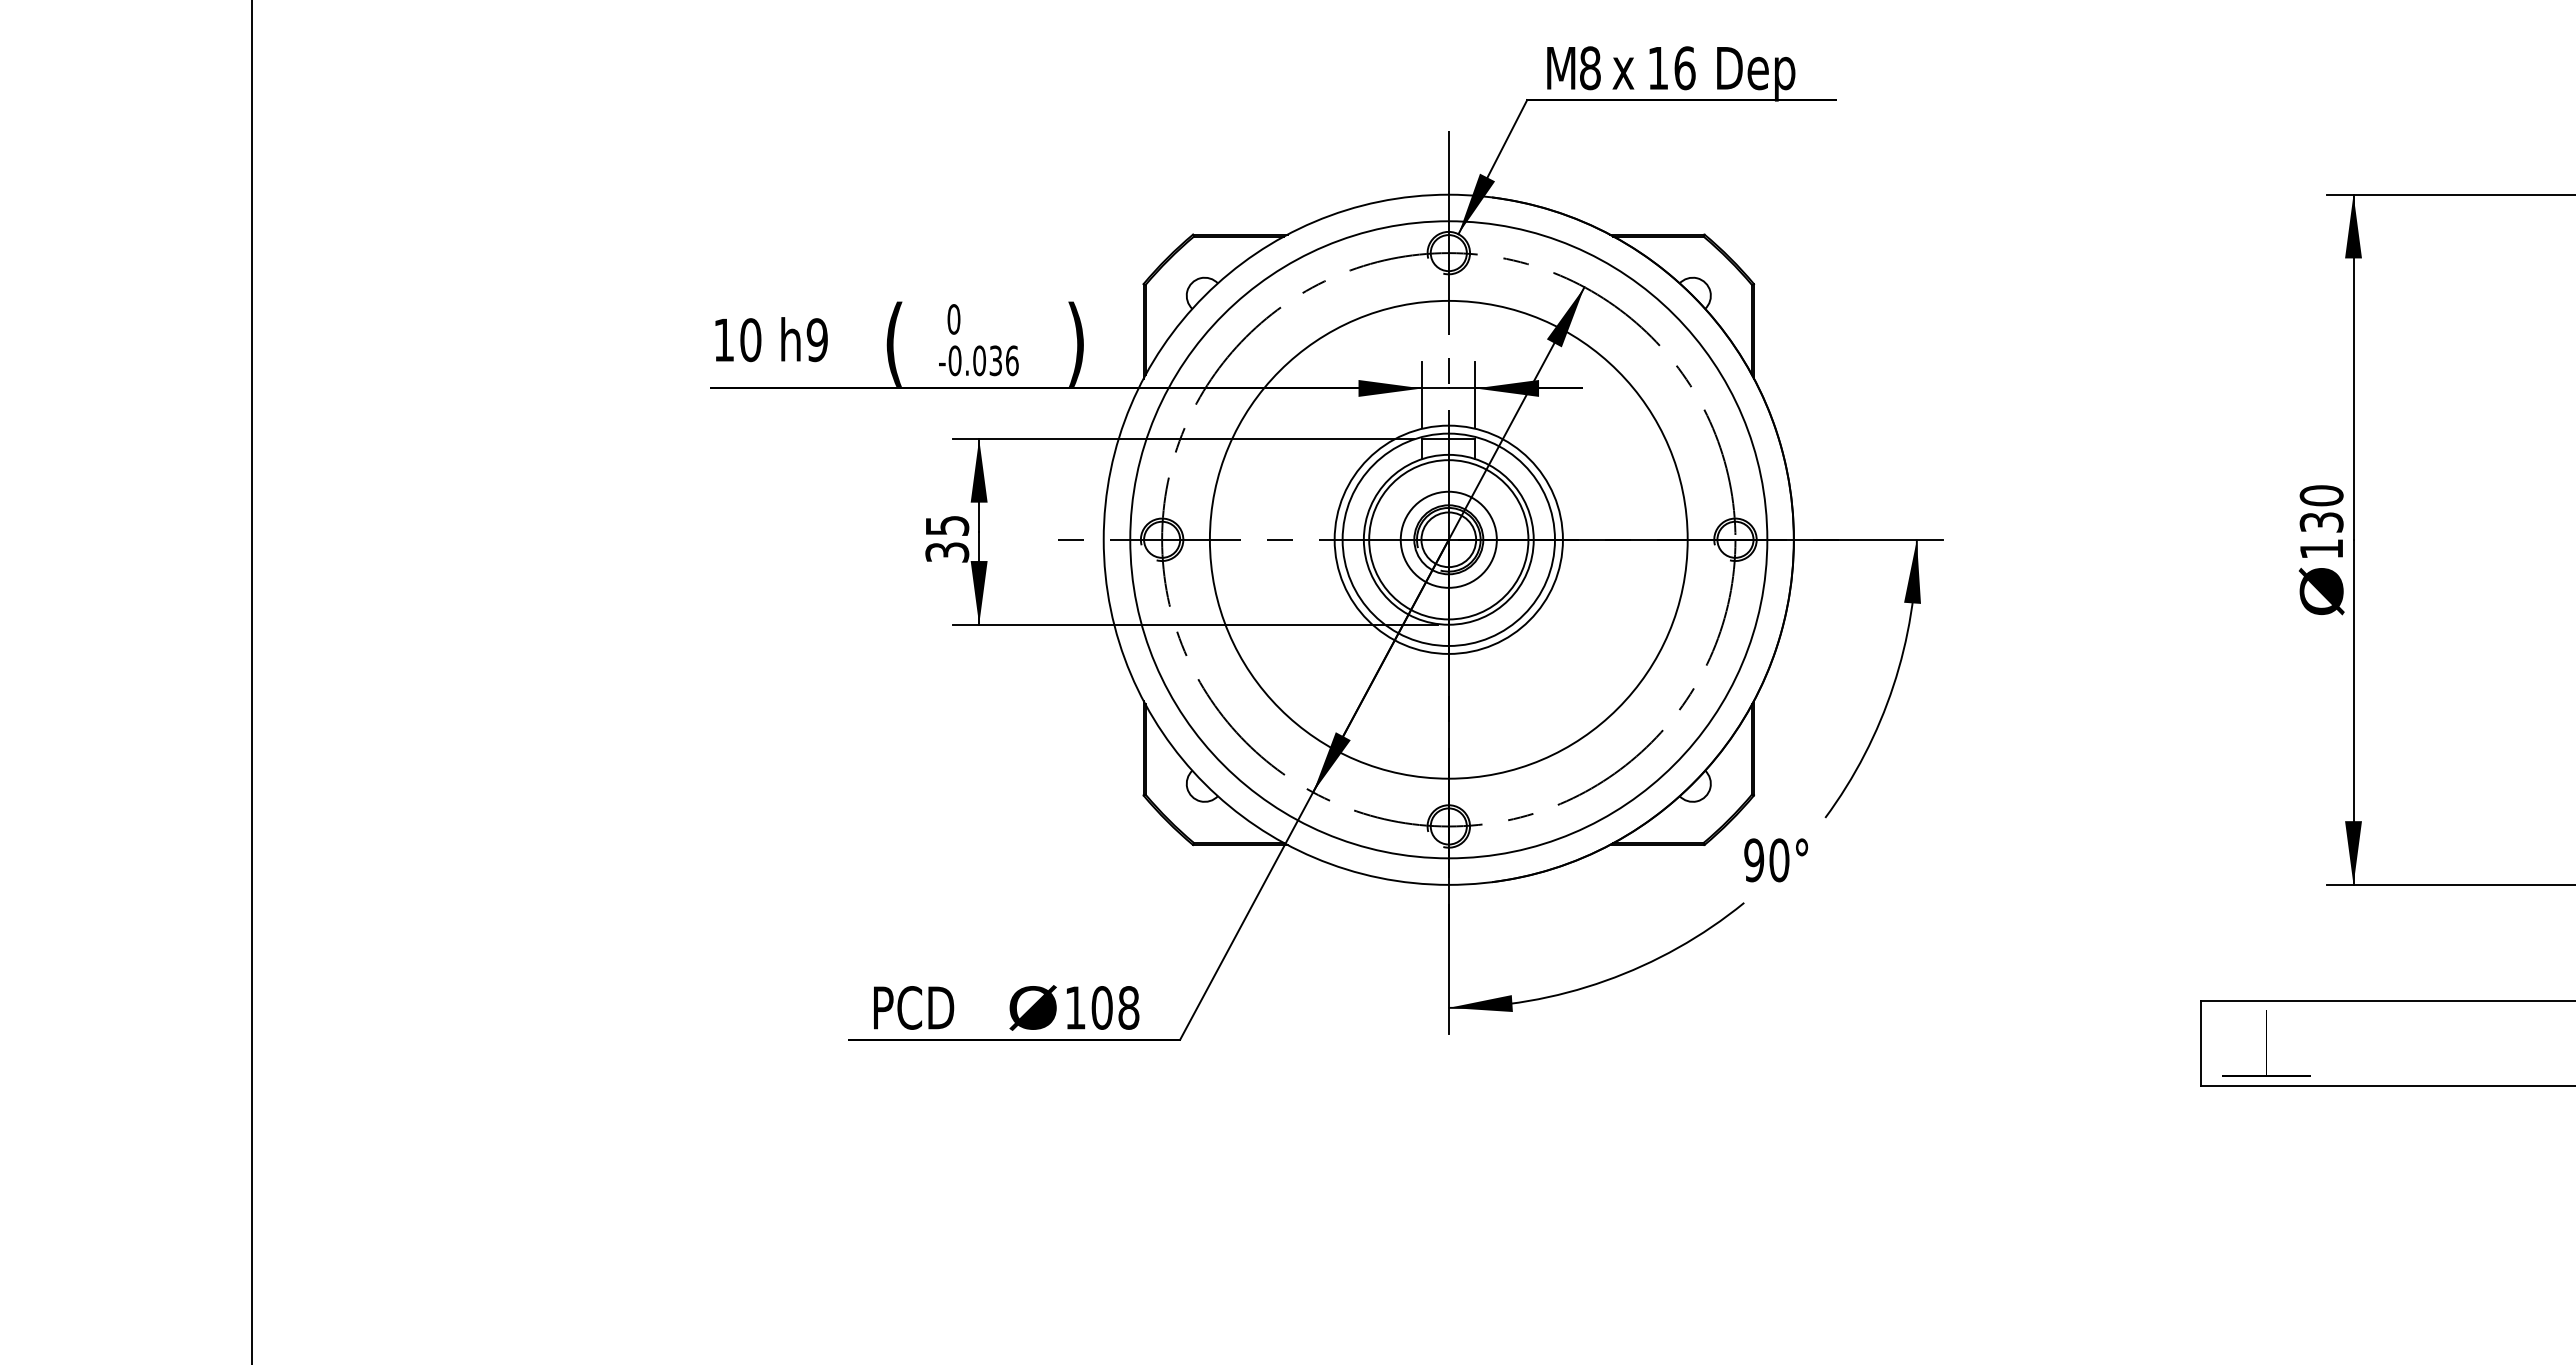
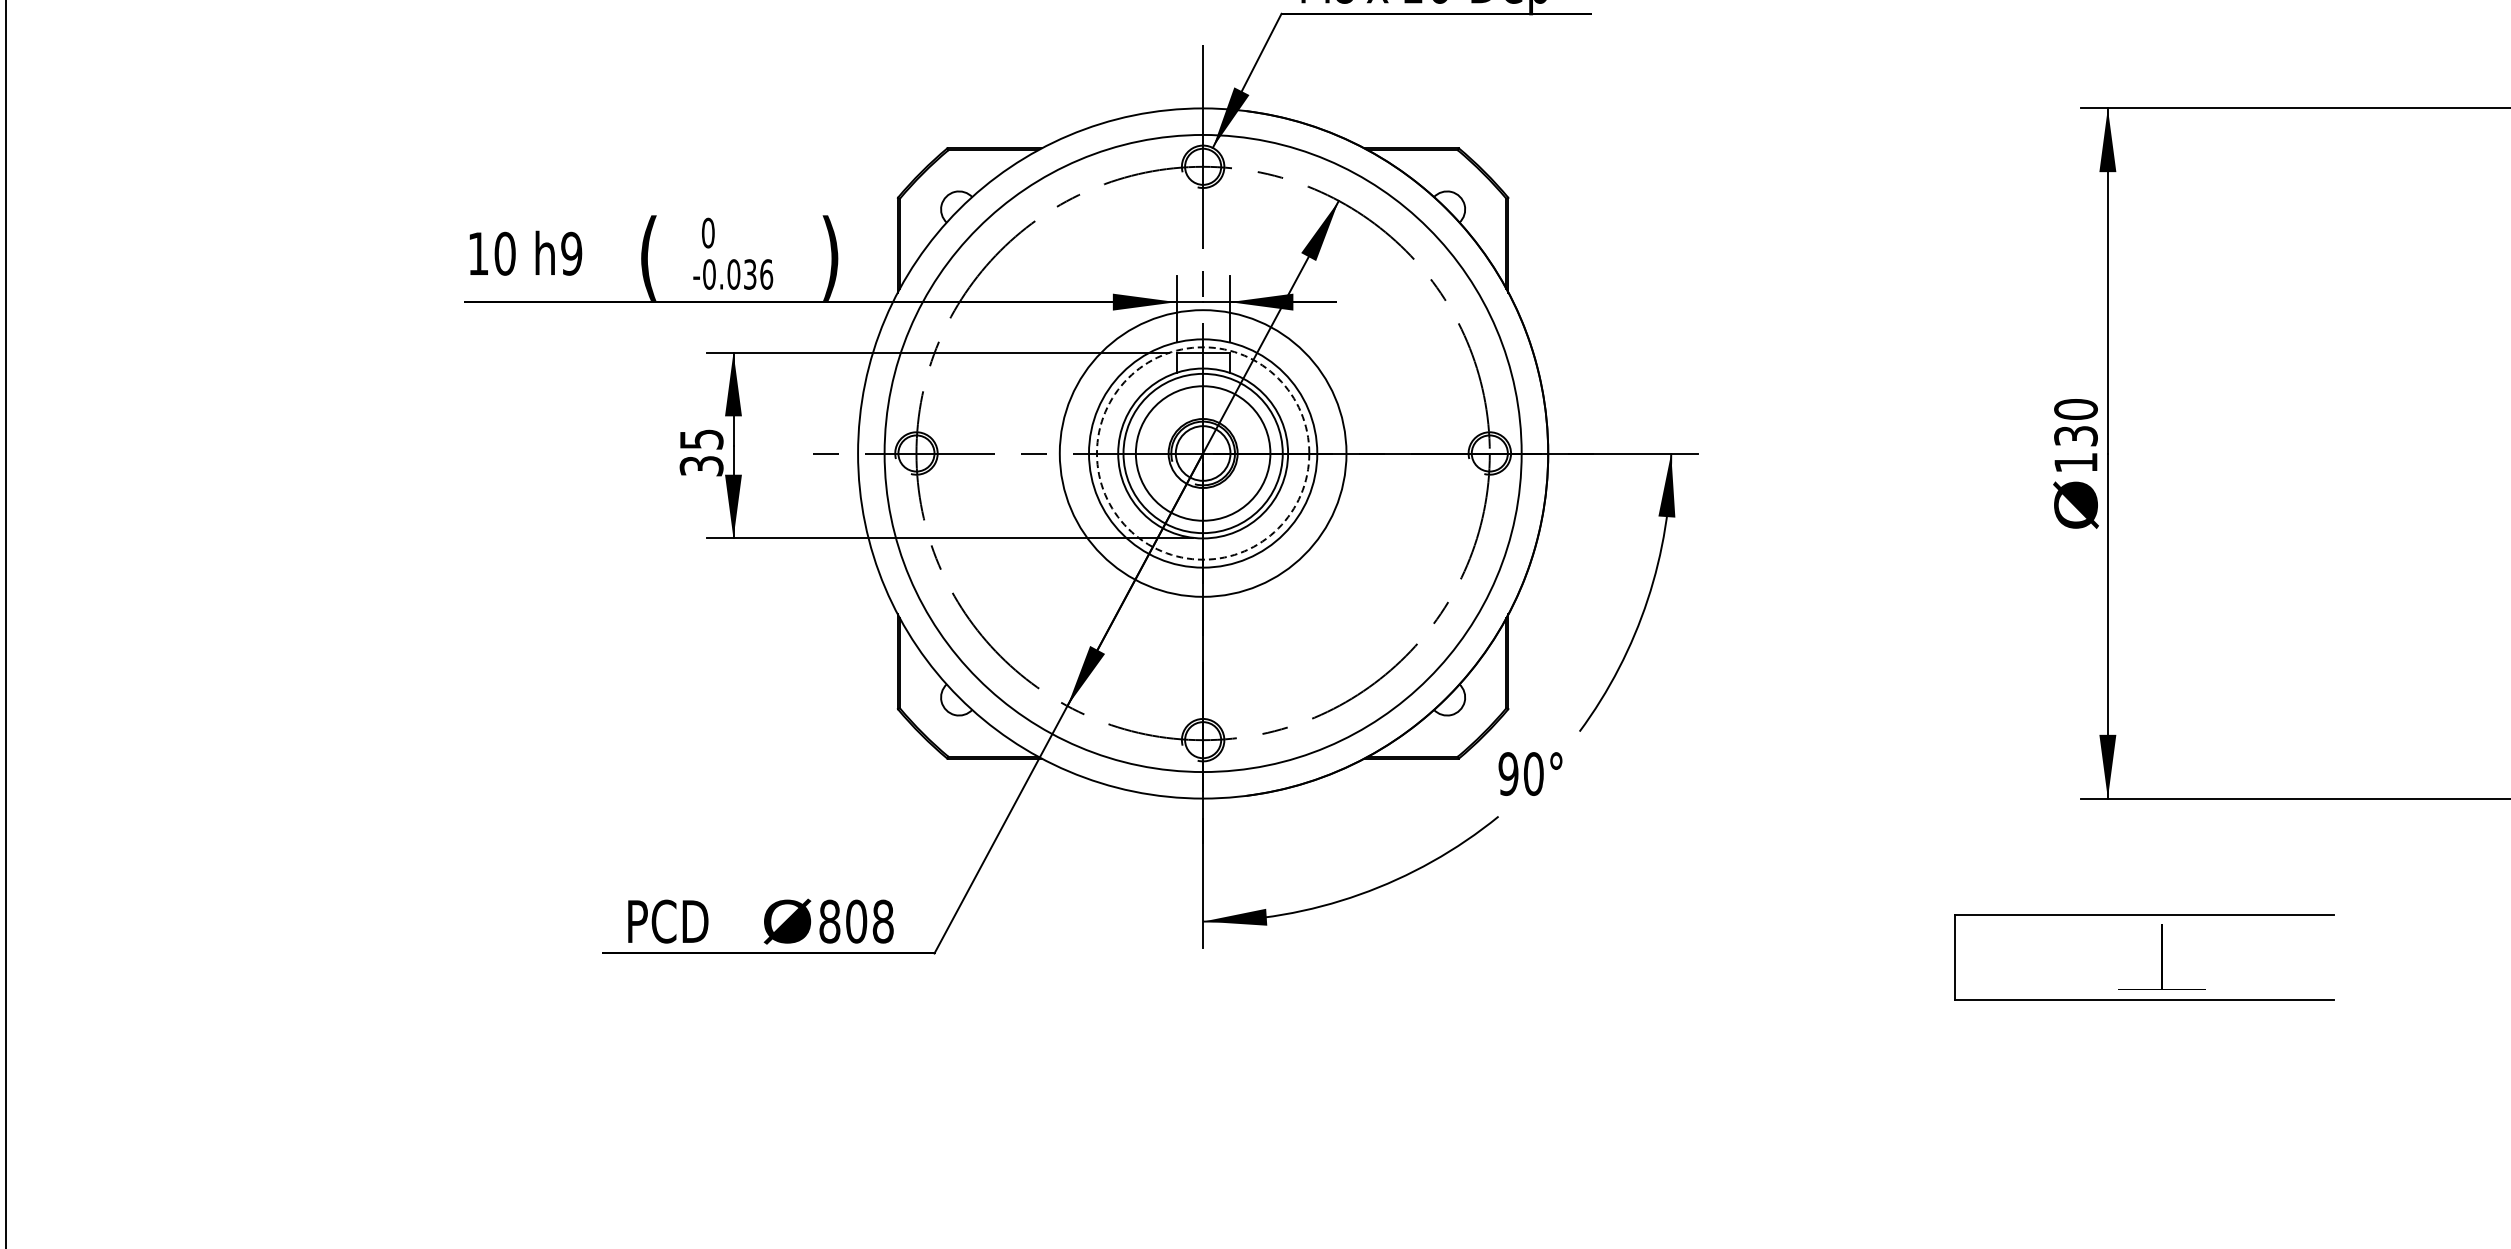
circle: (1448, 539) -> (1202, 453), size x0.6
circle: (1448, 539) -> (1202, 453), size x1.4
circle: (1448, 539) -> (1202, 453), solid -> dashed
text: (1075, 1007) -> (829, 921), 108 -> 808
part: (2266, 1043) -> (2161, 957), moved

